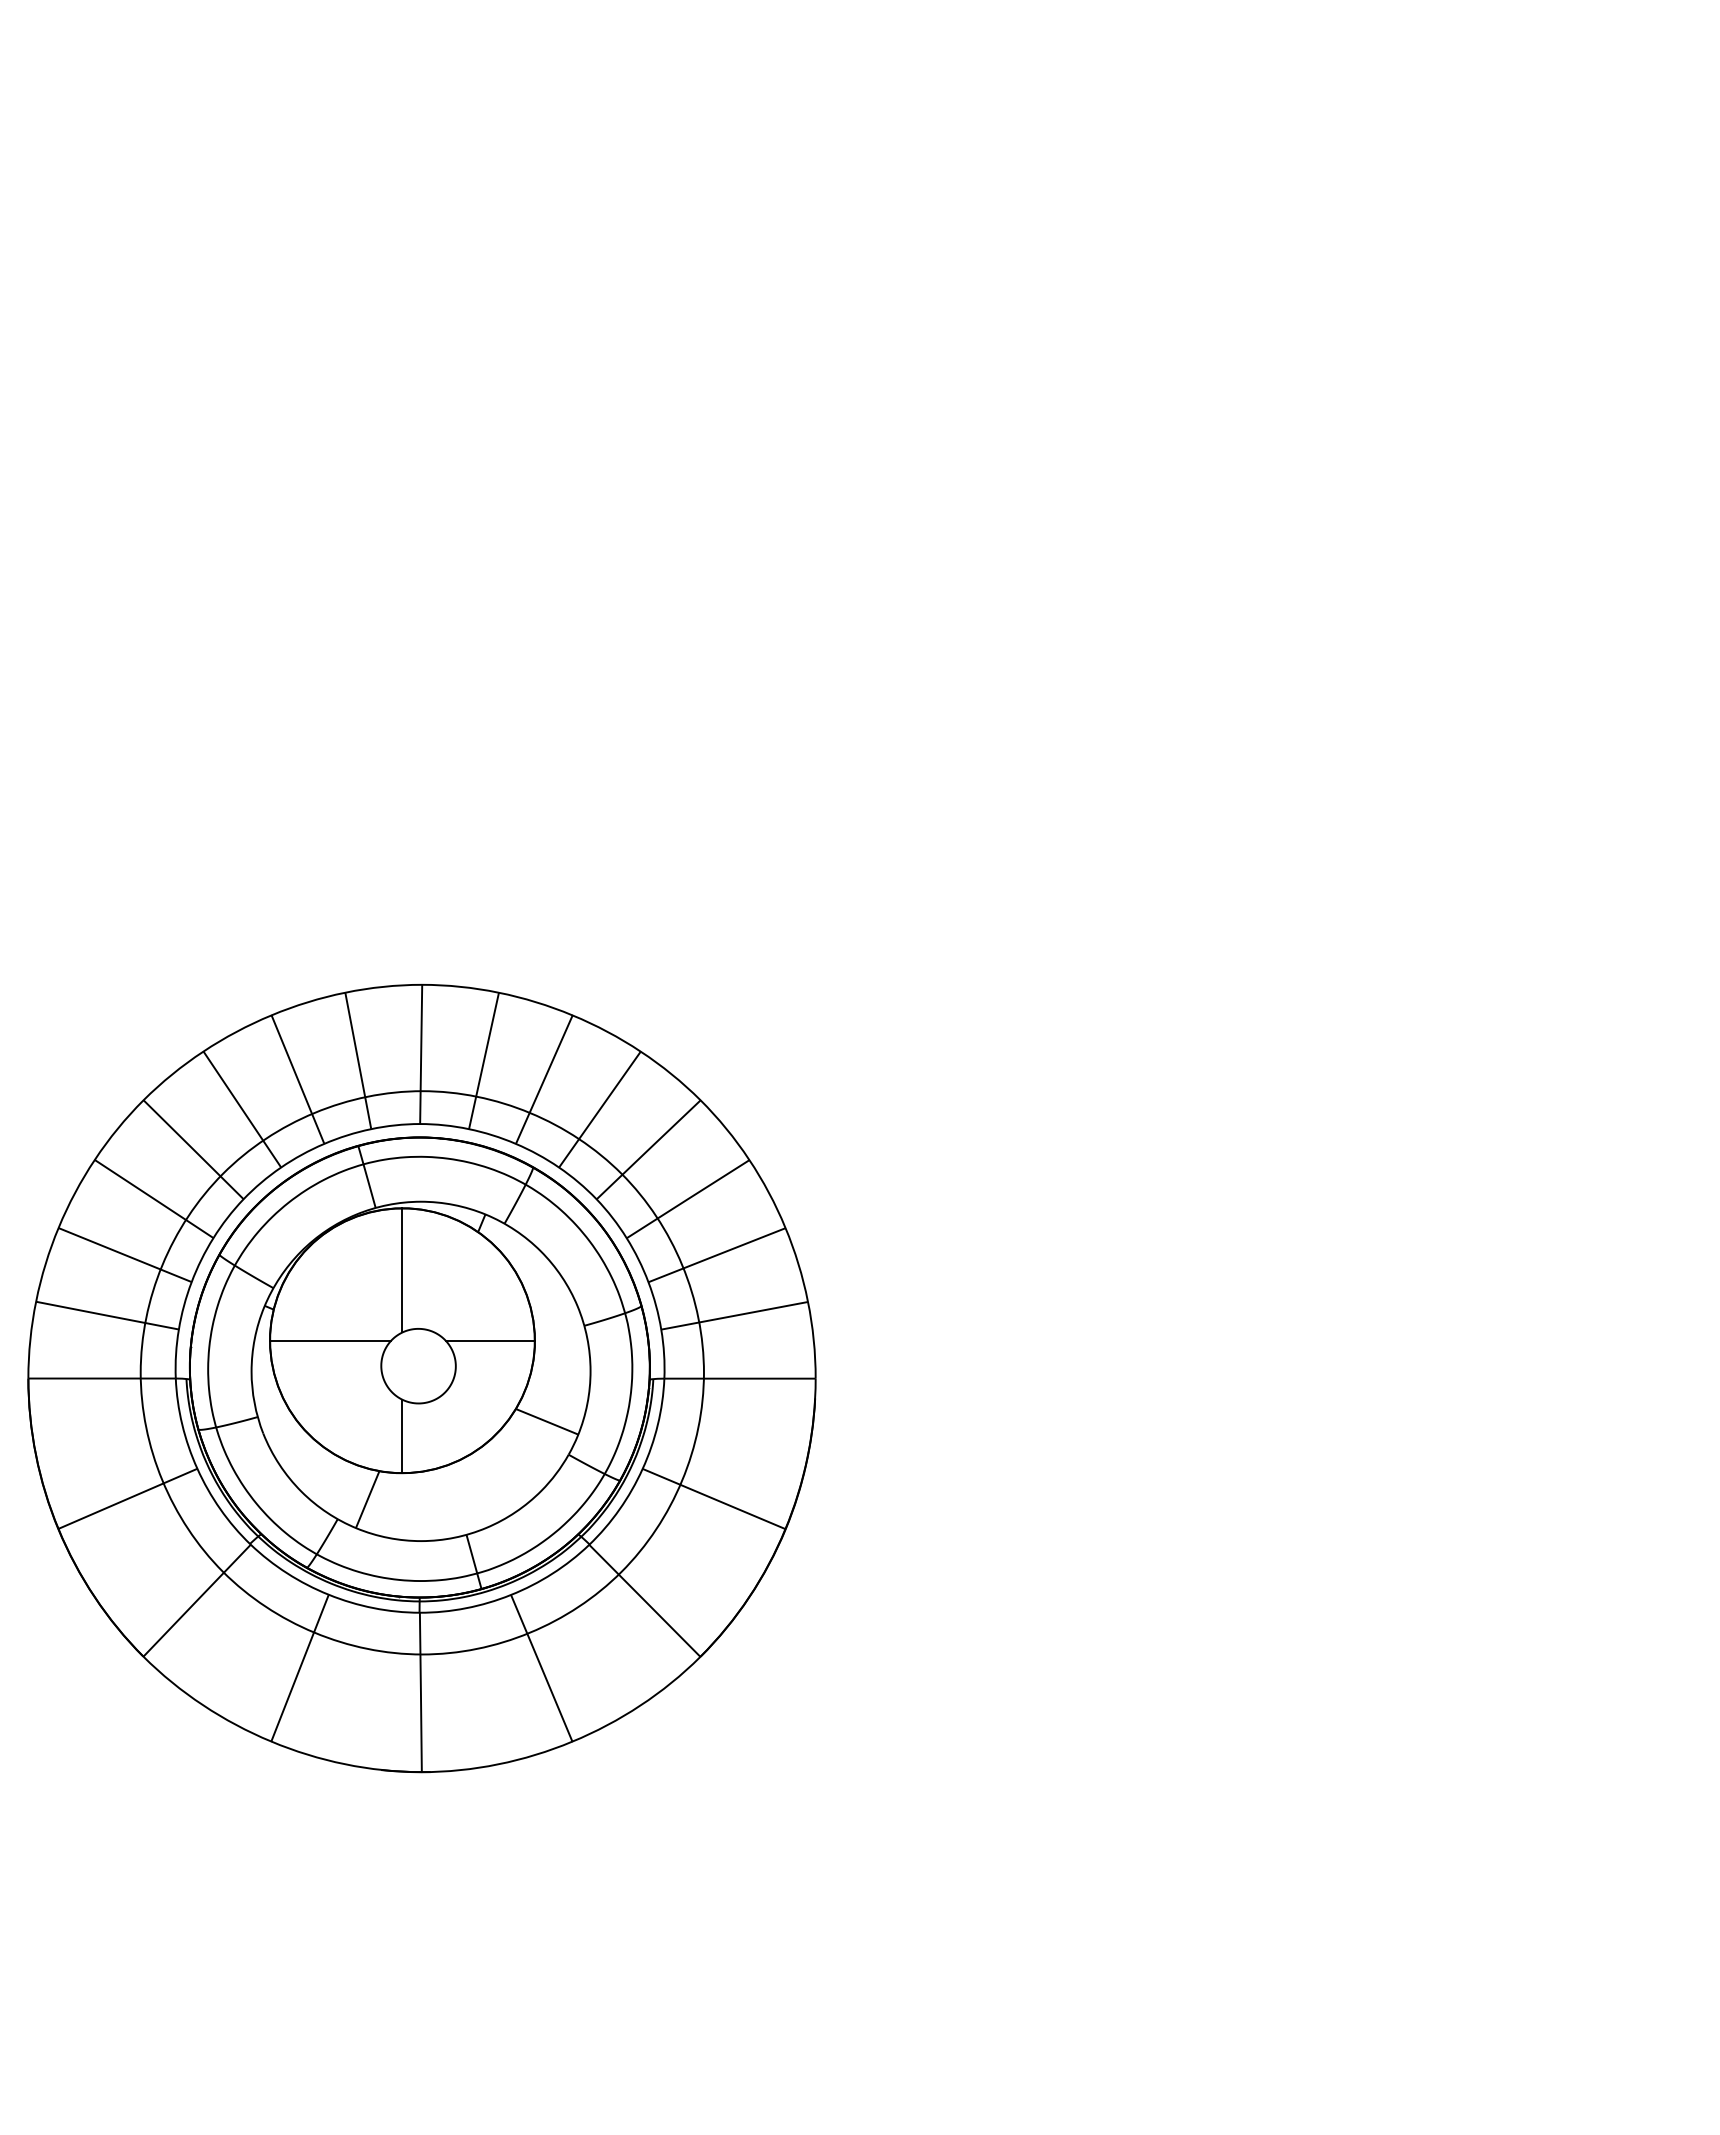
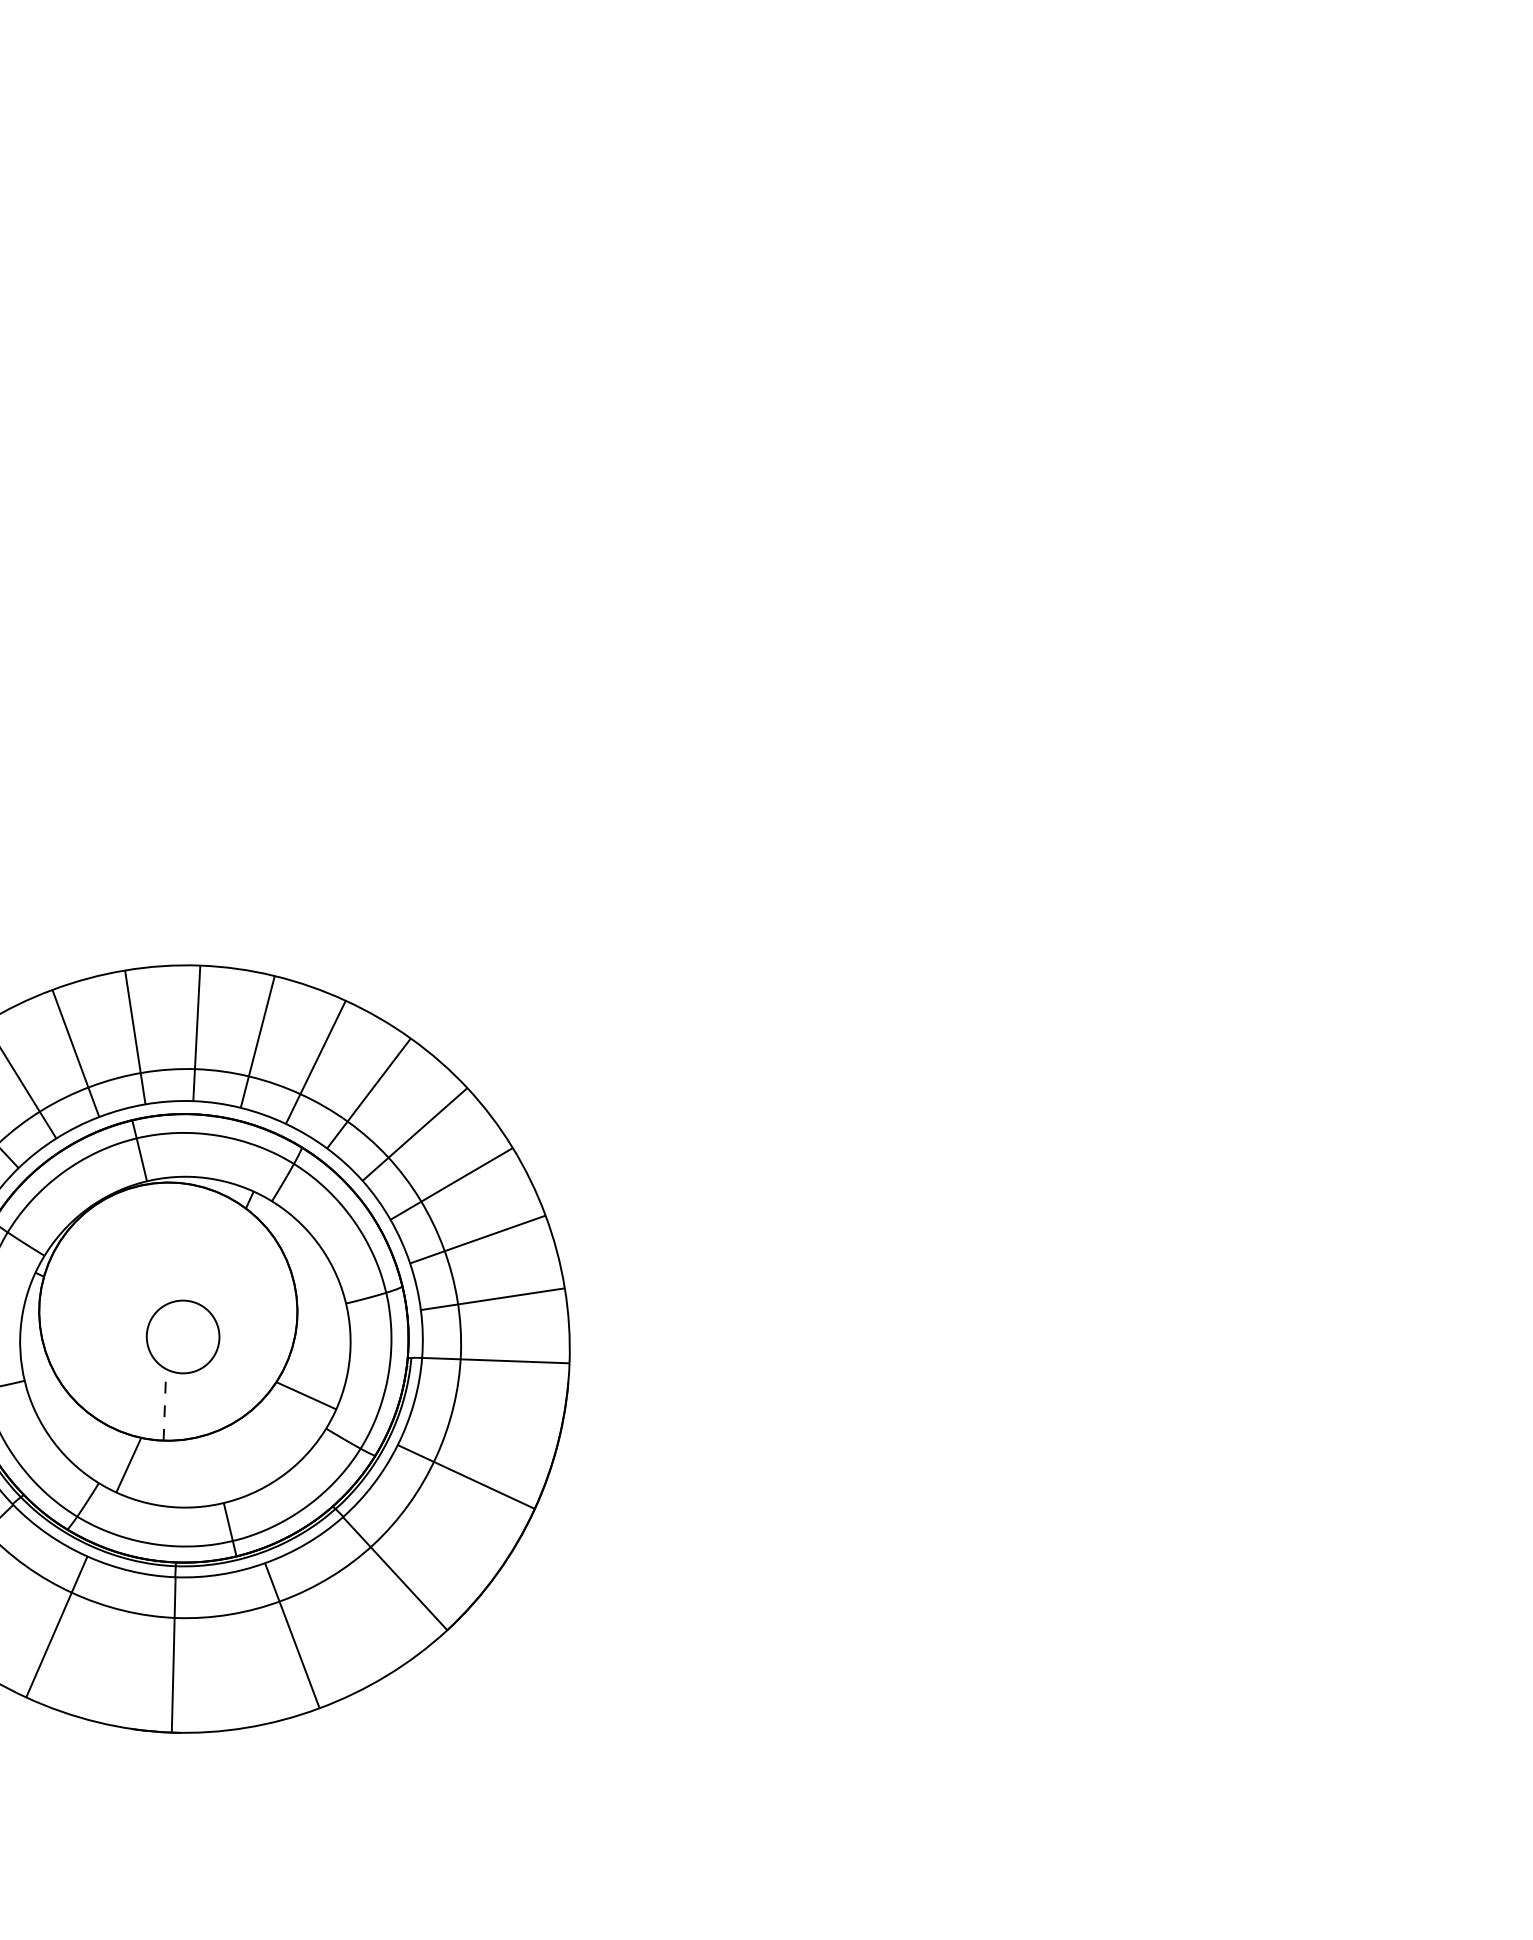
line: (402, 1270) -> (170, 1243), removed
line: (330, 1340) -> (98, 1308), removed
line: (489, 1340) -> (253, 1314), removed
line: (402, 1436) -> (164, 1404), solid -> dashed

